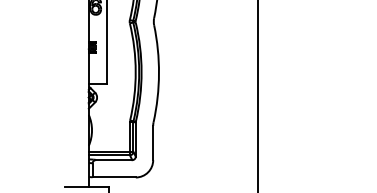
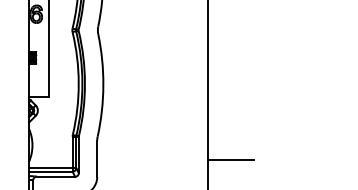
line: (278, 144) -> (229, 160), added

